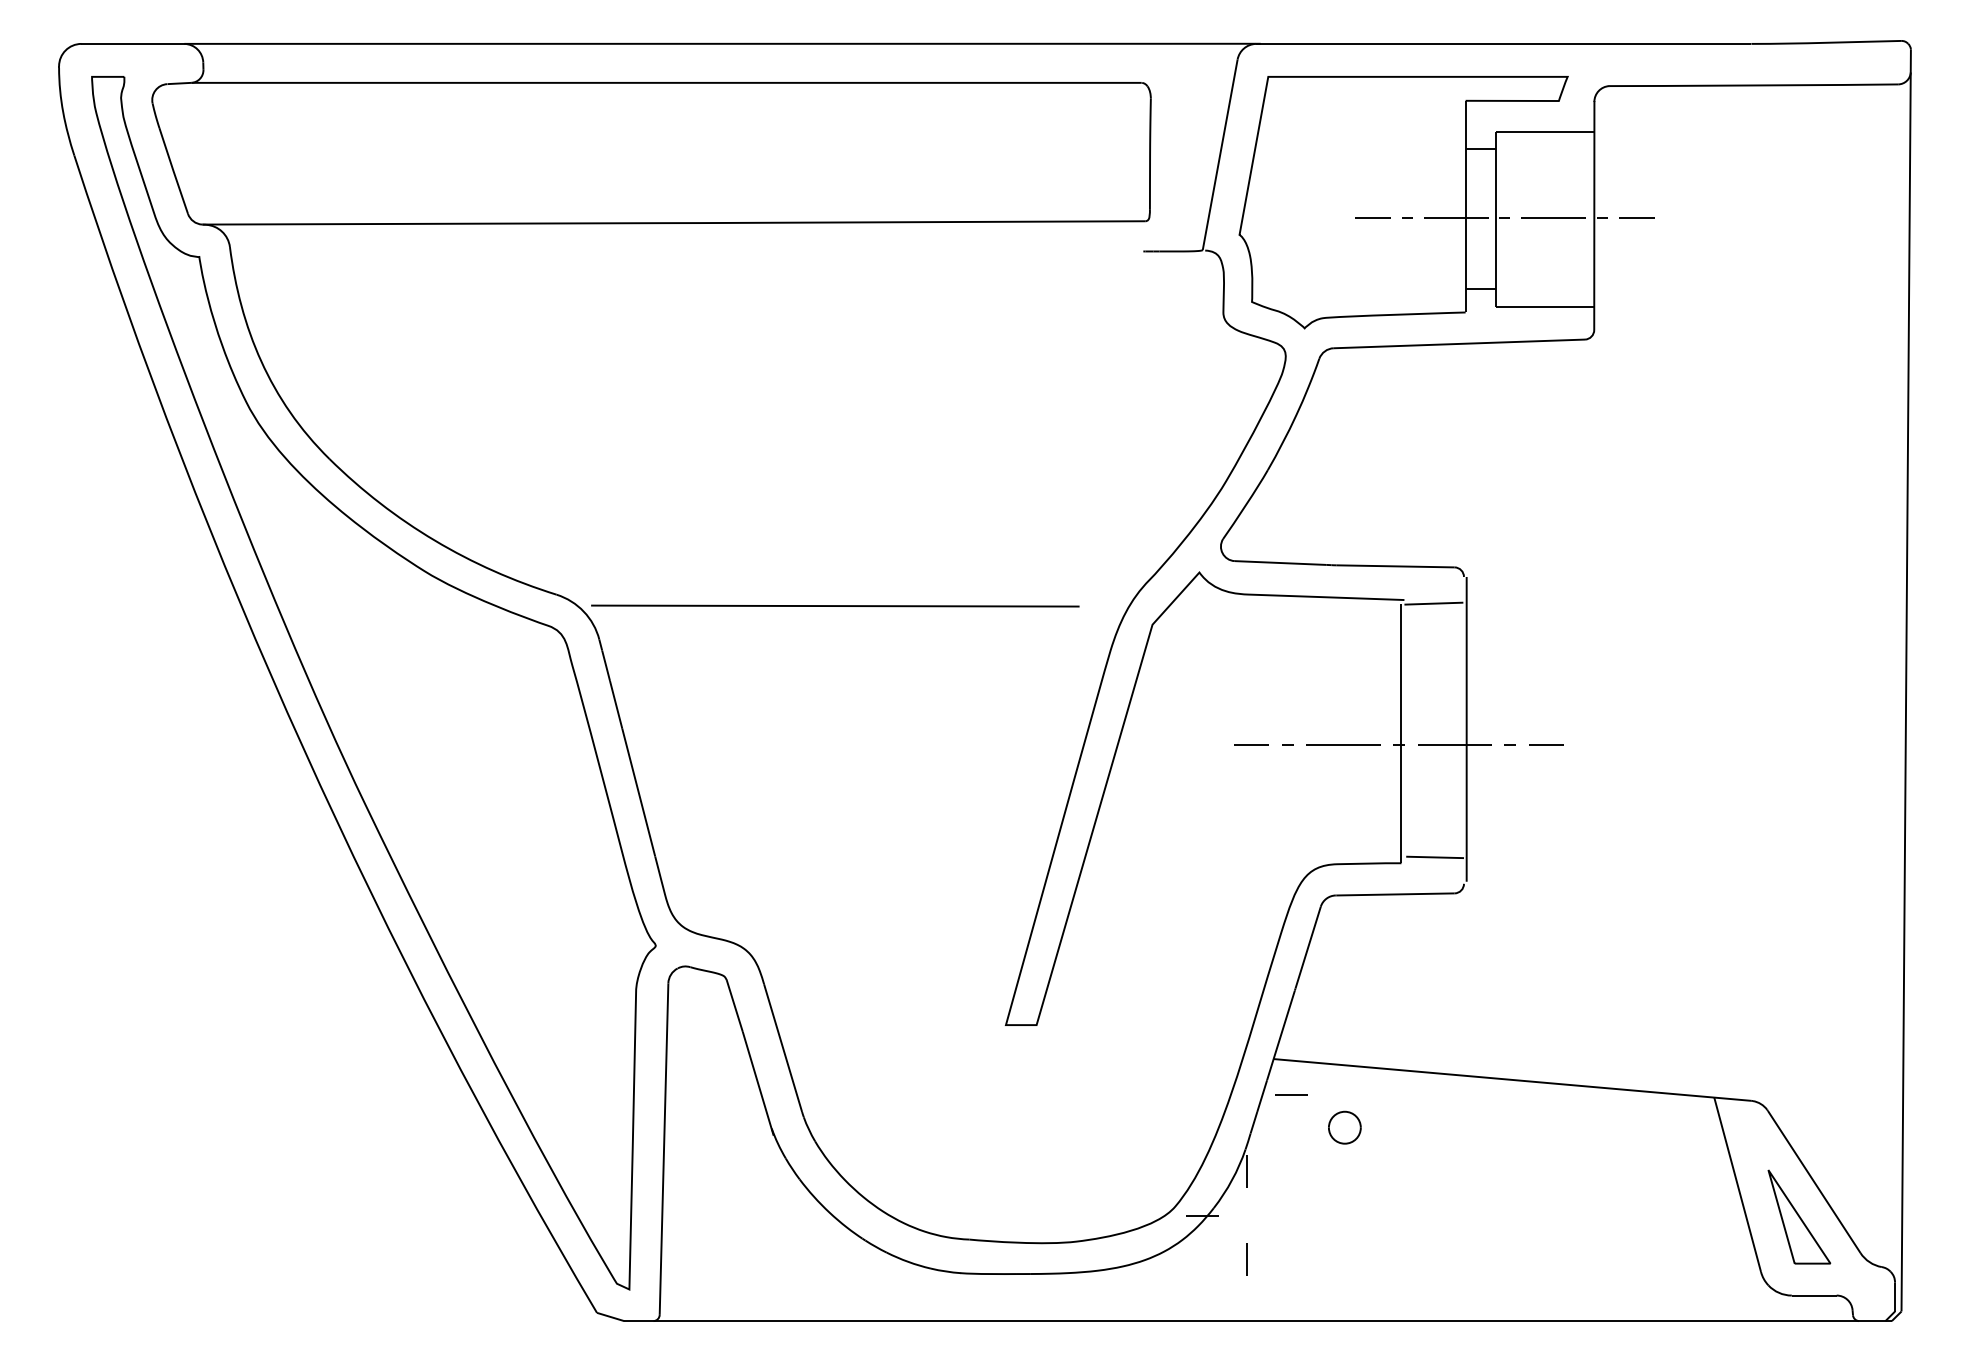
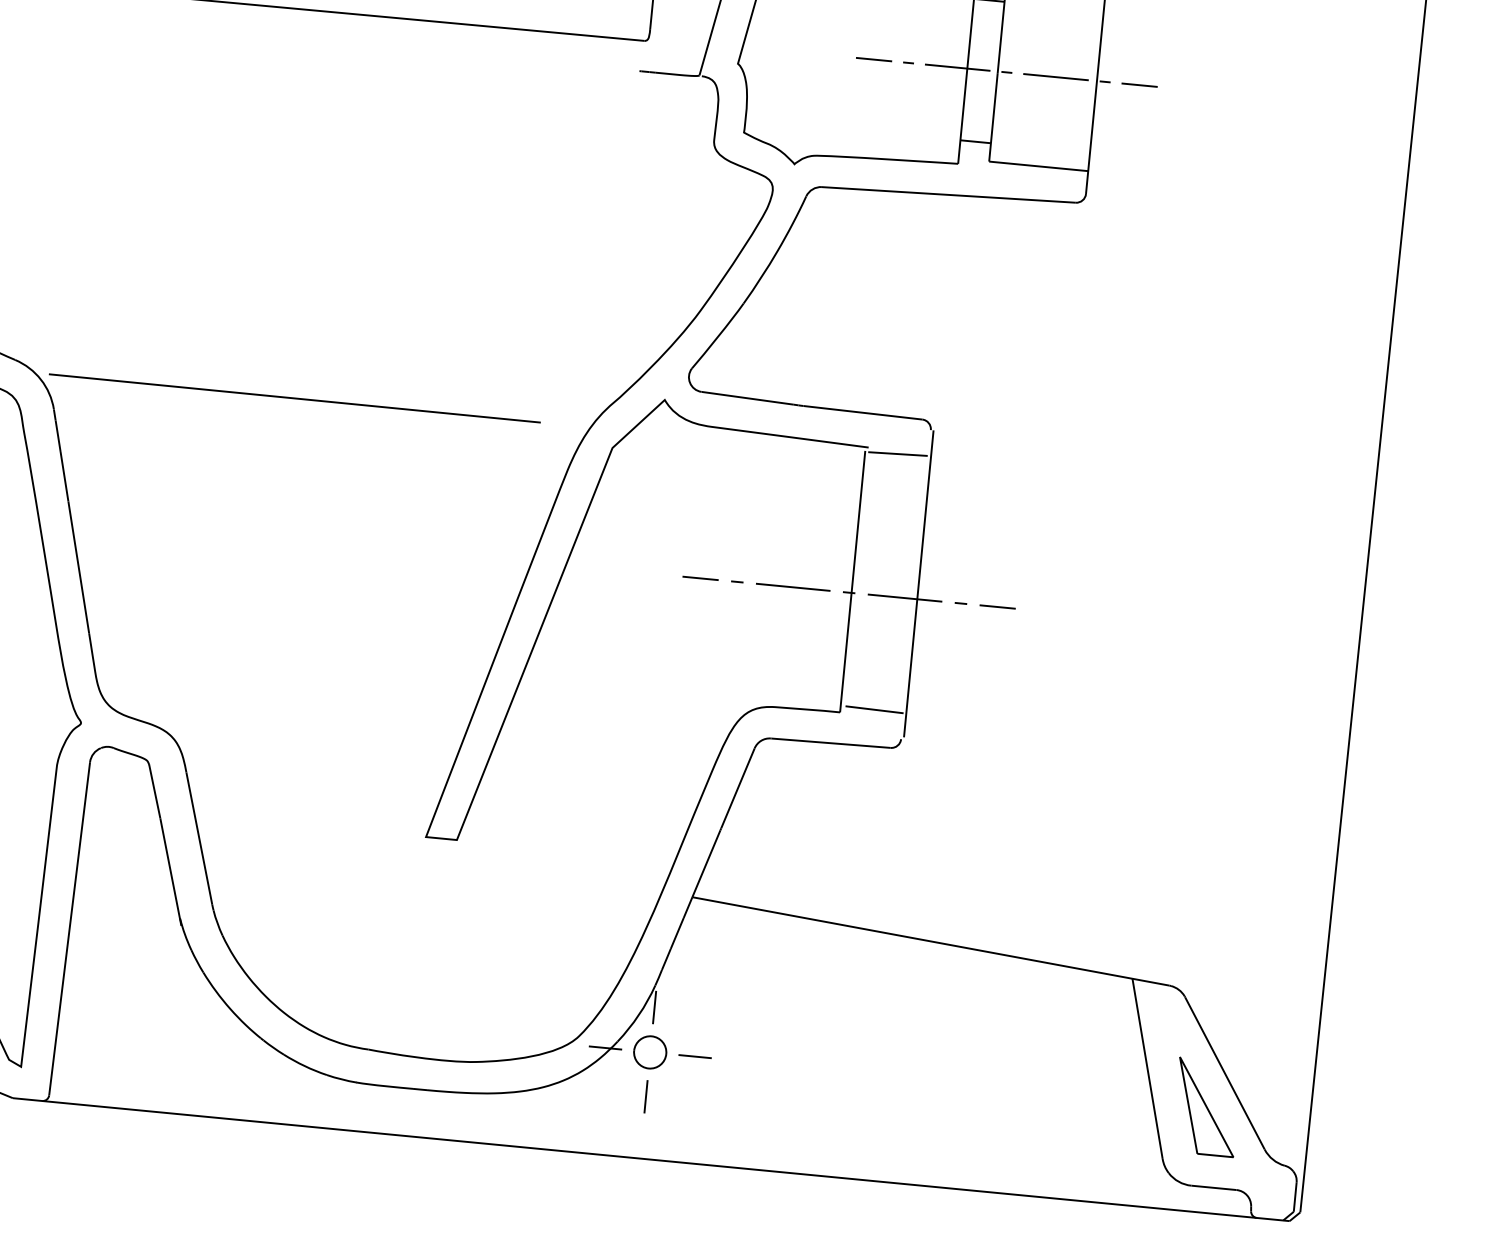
line: (1291, 1094) -> (695, 1056), moved
part: (1344, 1127) -> (649, 1052), moved

